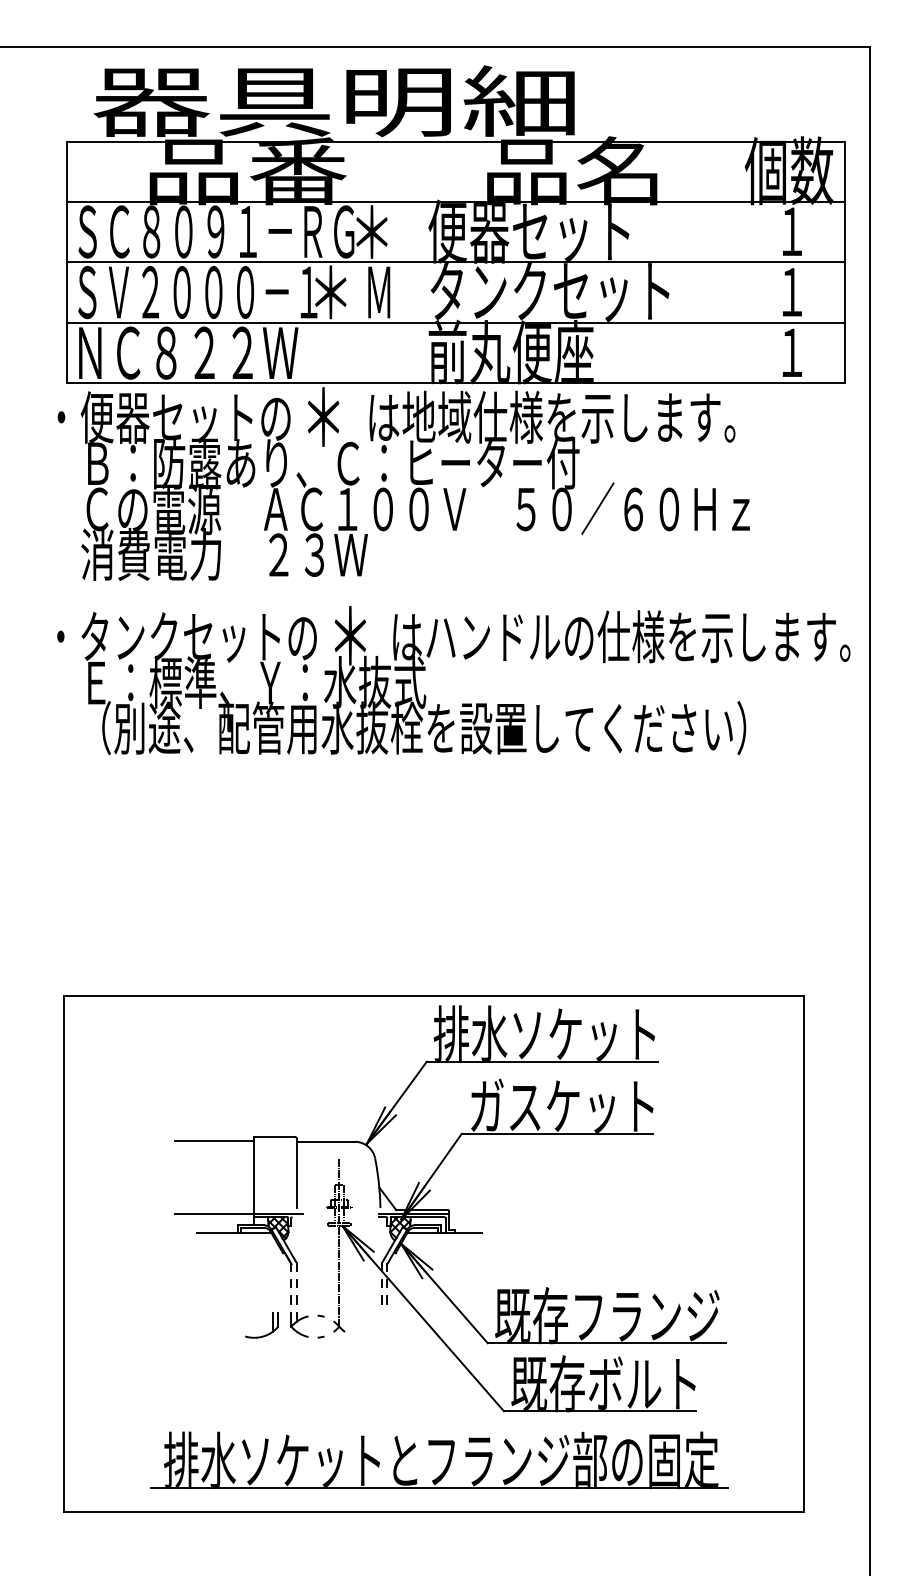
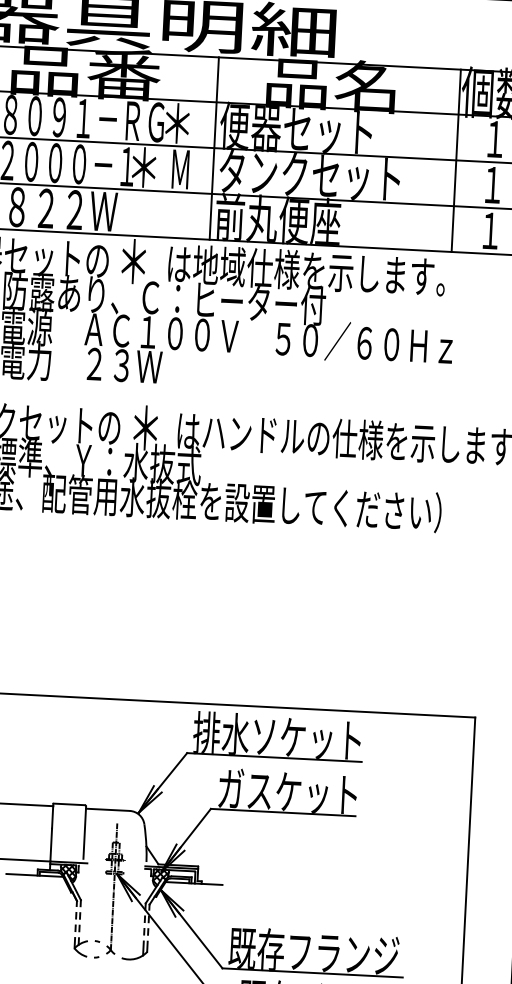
line: (422, 262) -> (214, 148), added
line: (742, 262) -> (456, 160), added
part: (265, 1334) -> (137, 957), moved

